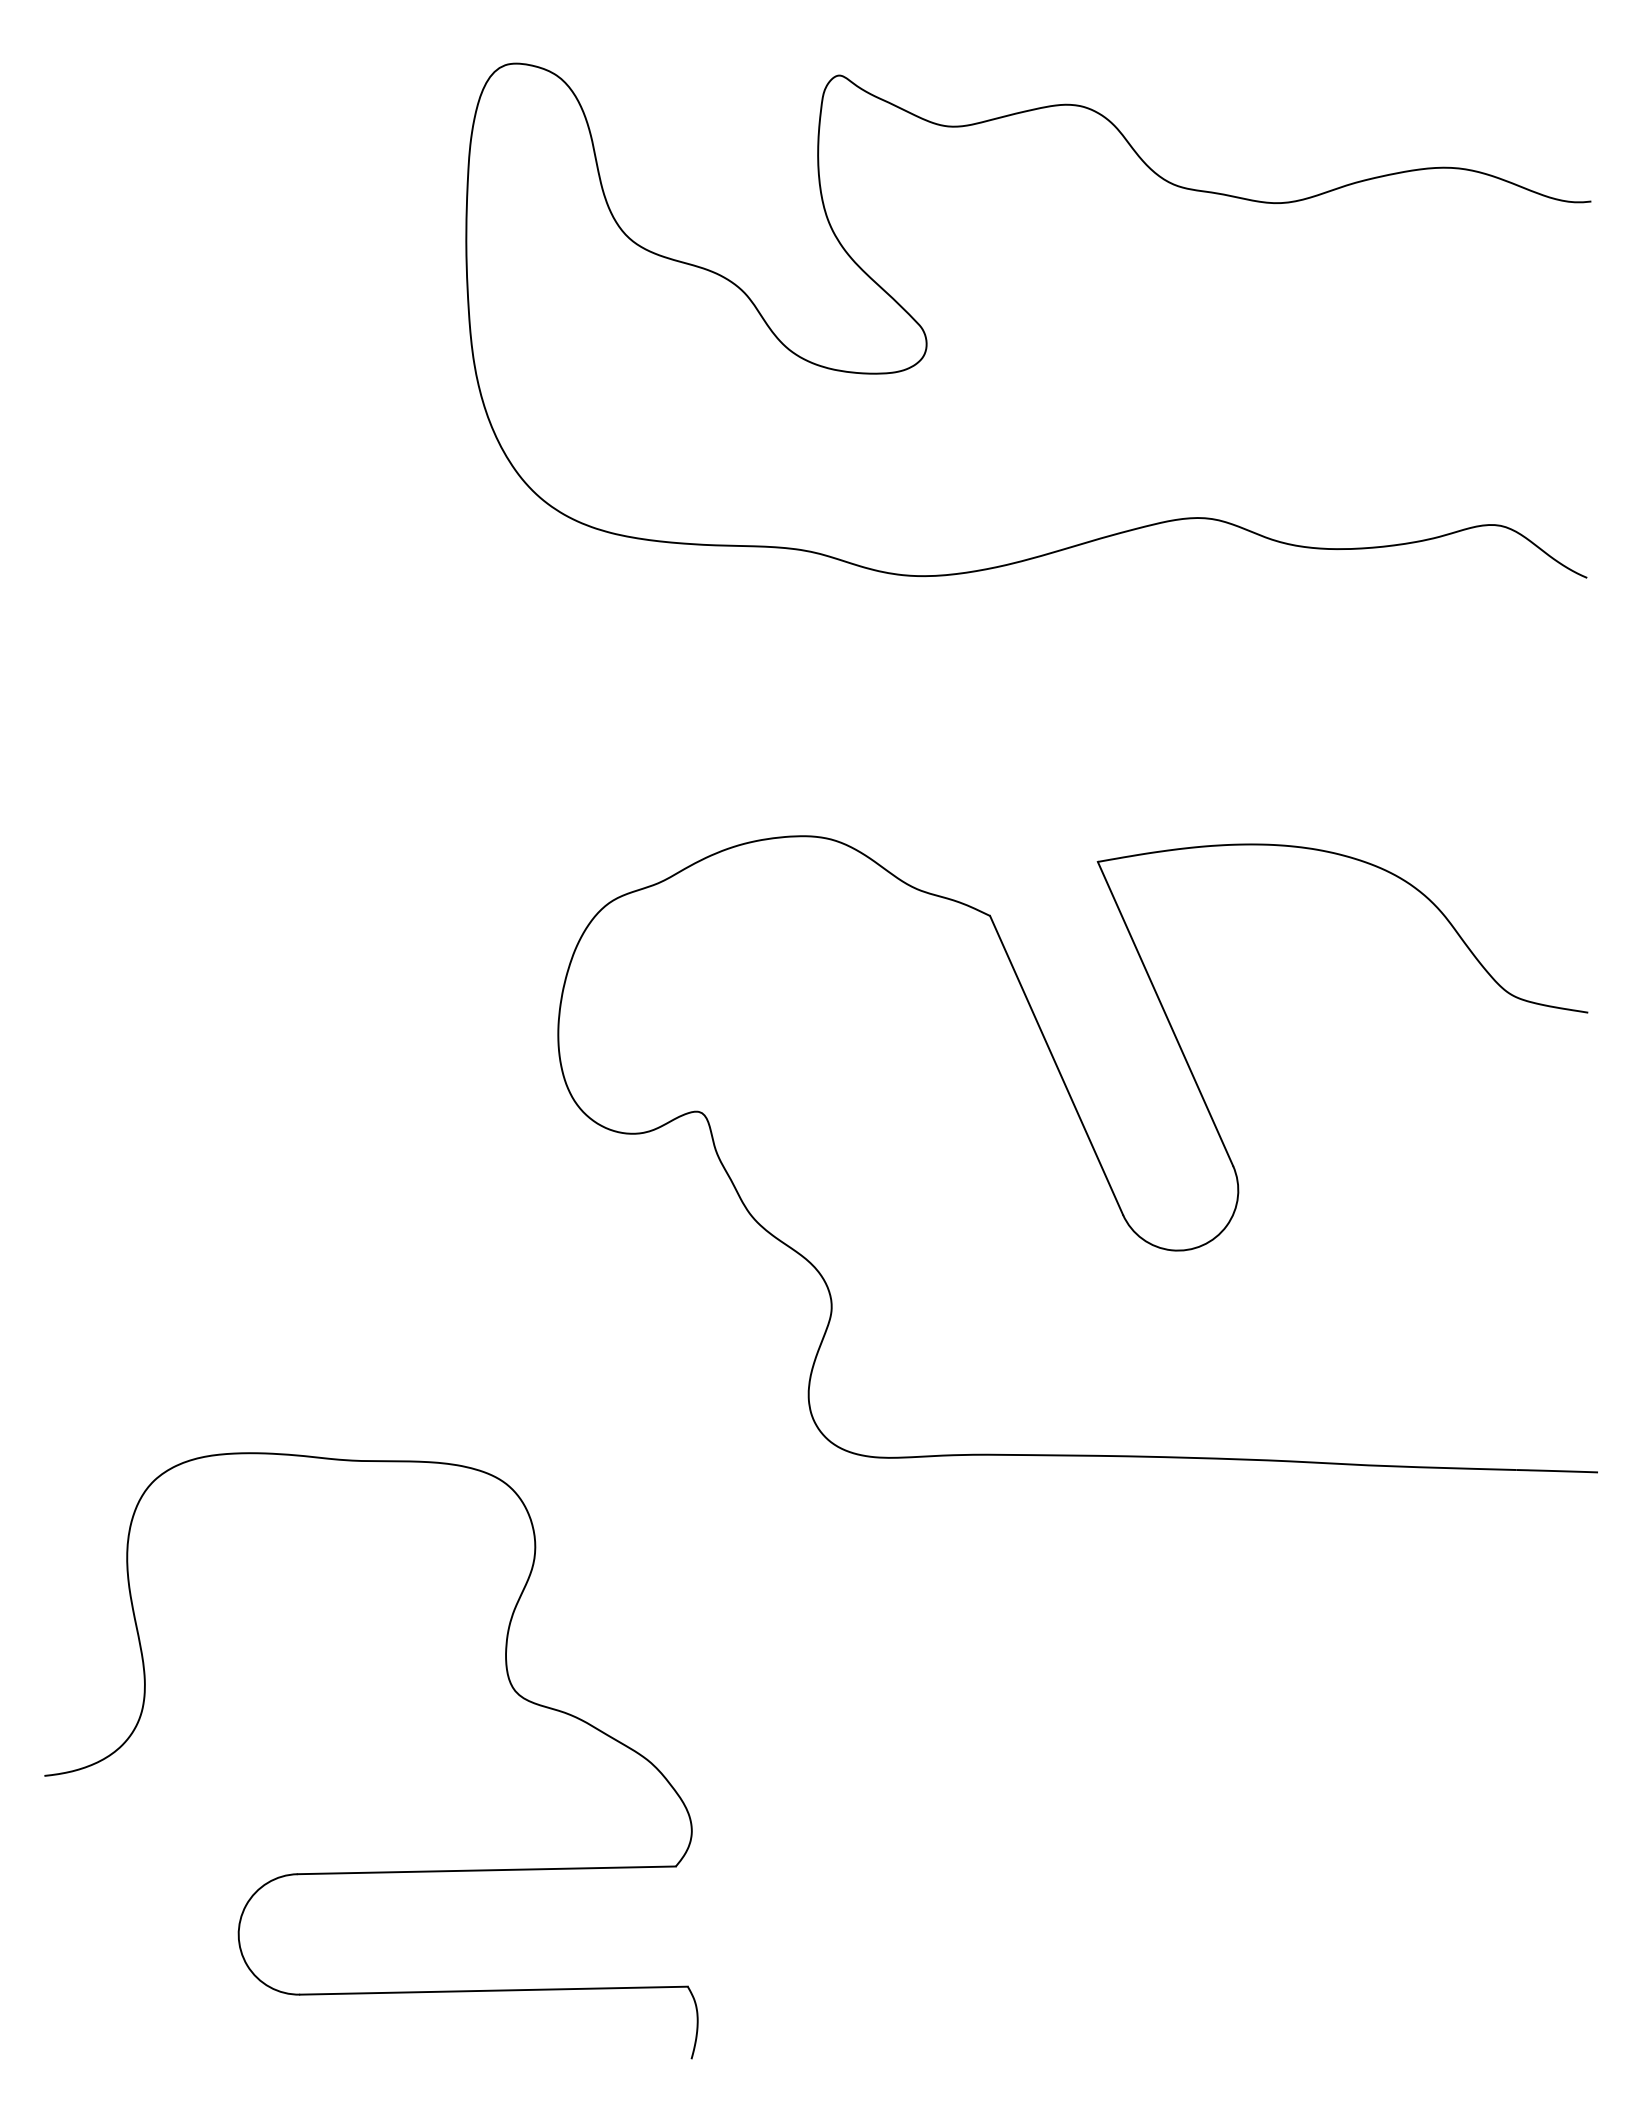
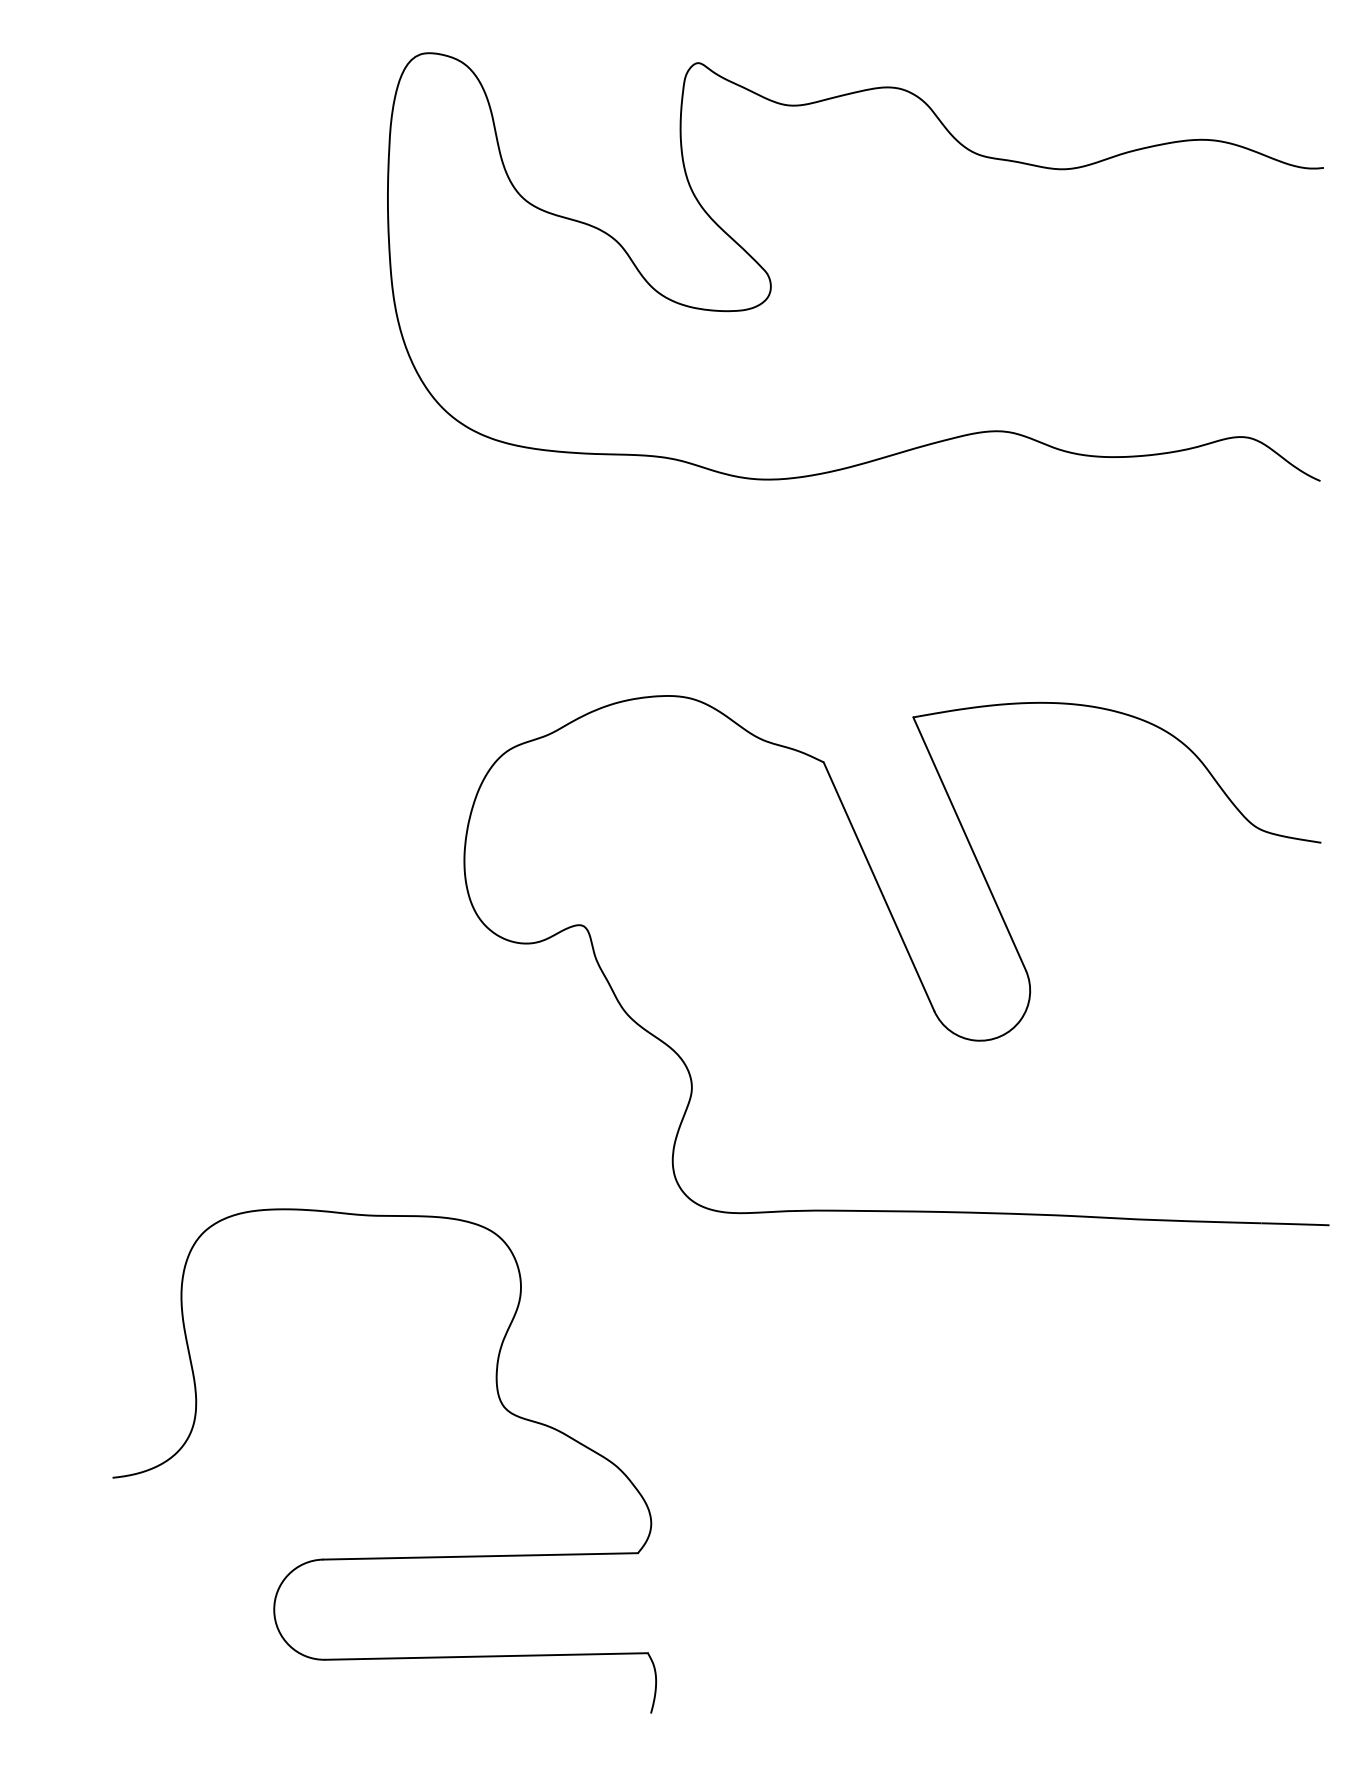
part: (371, 1871) -> (384, 1557), moved

